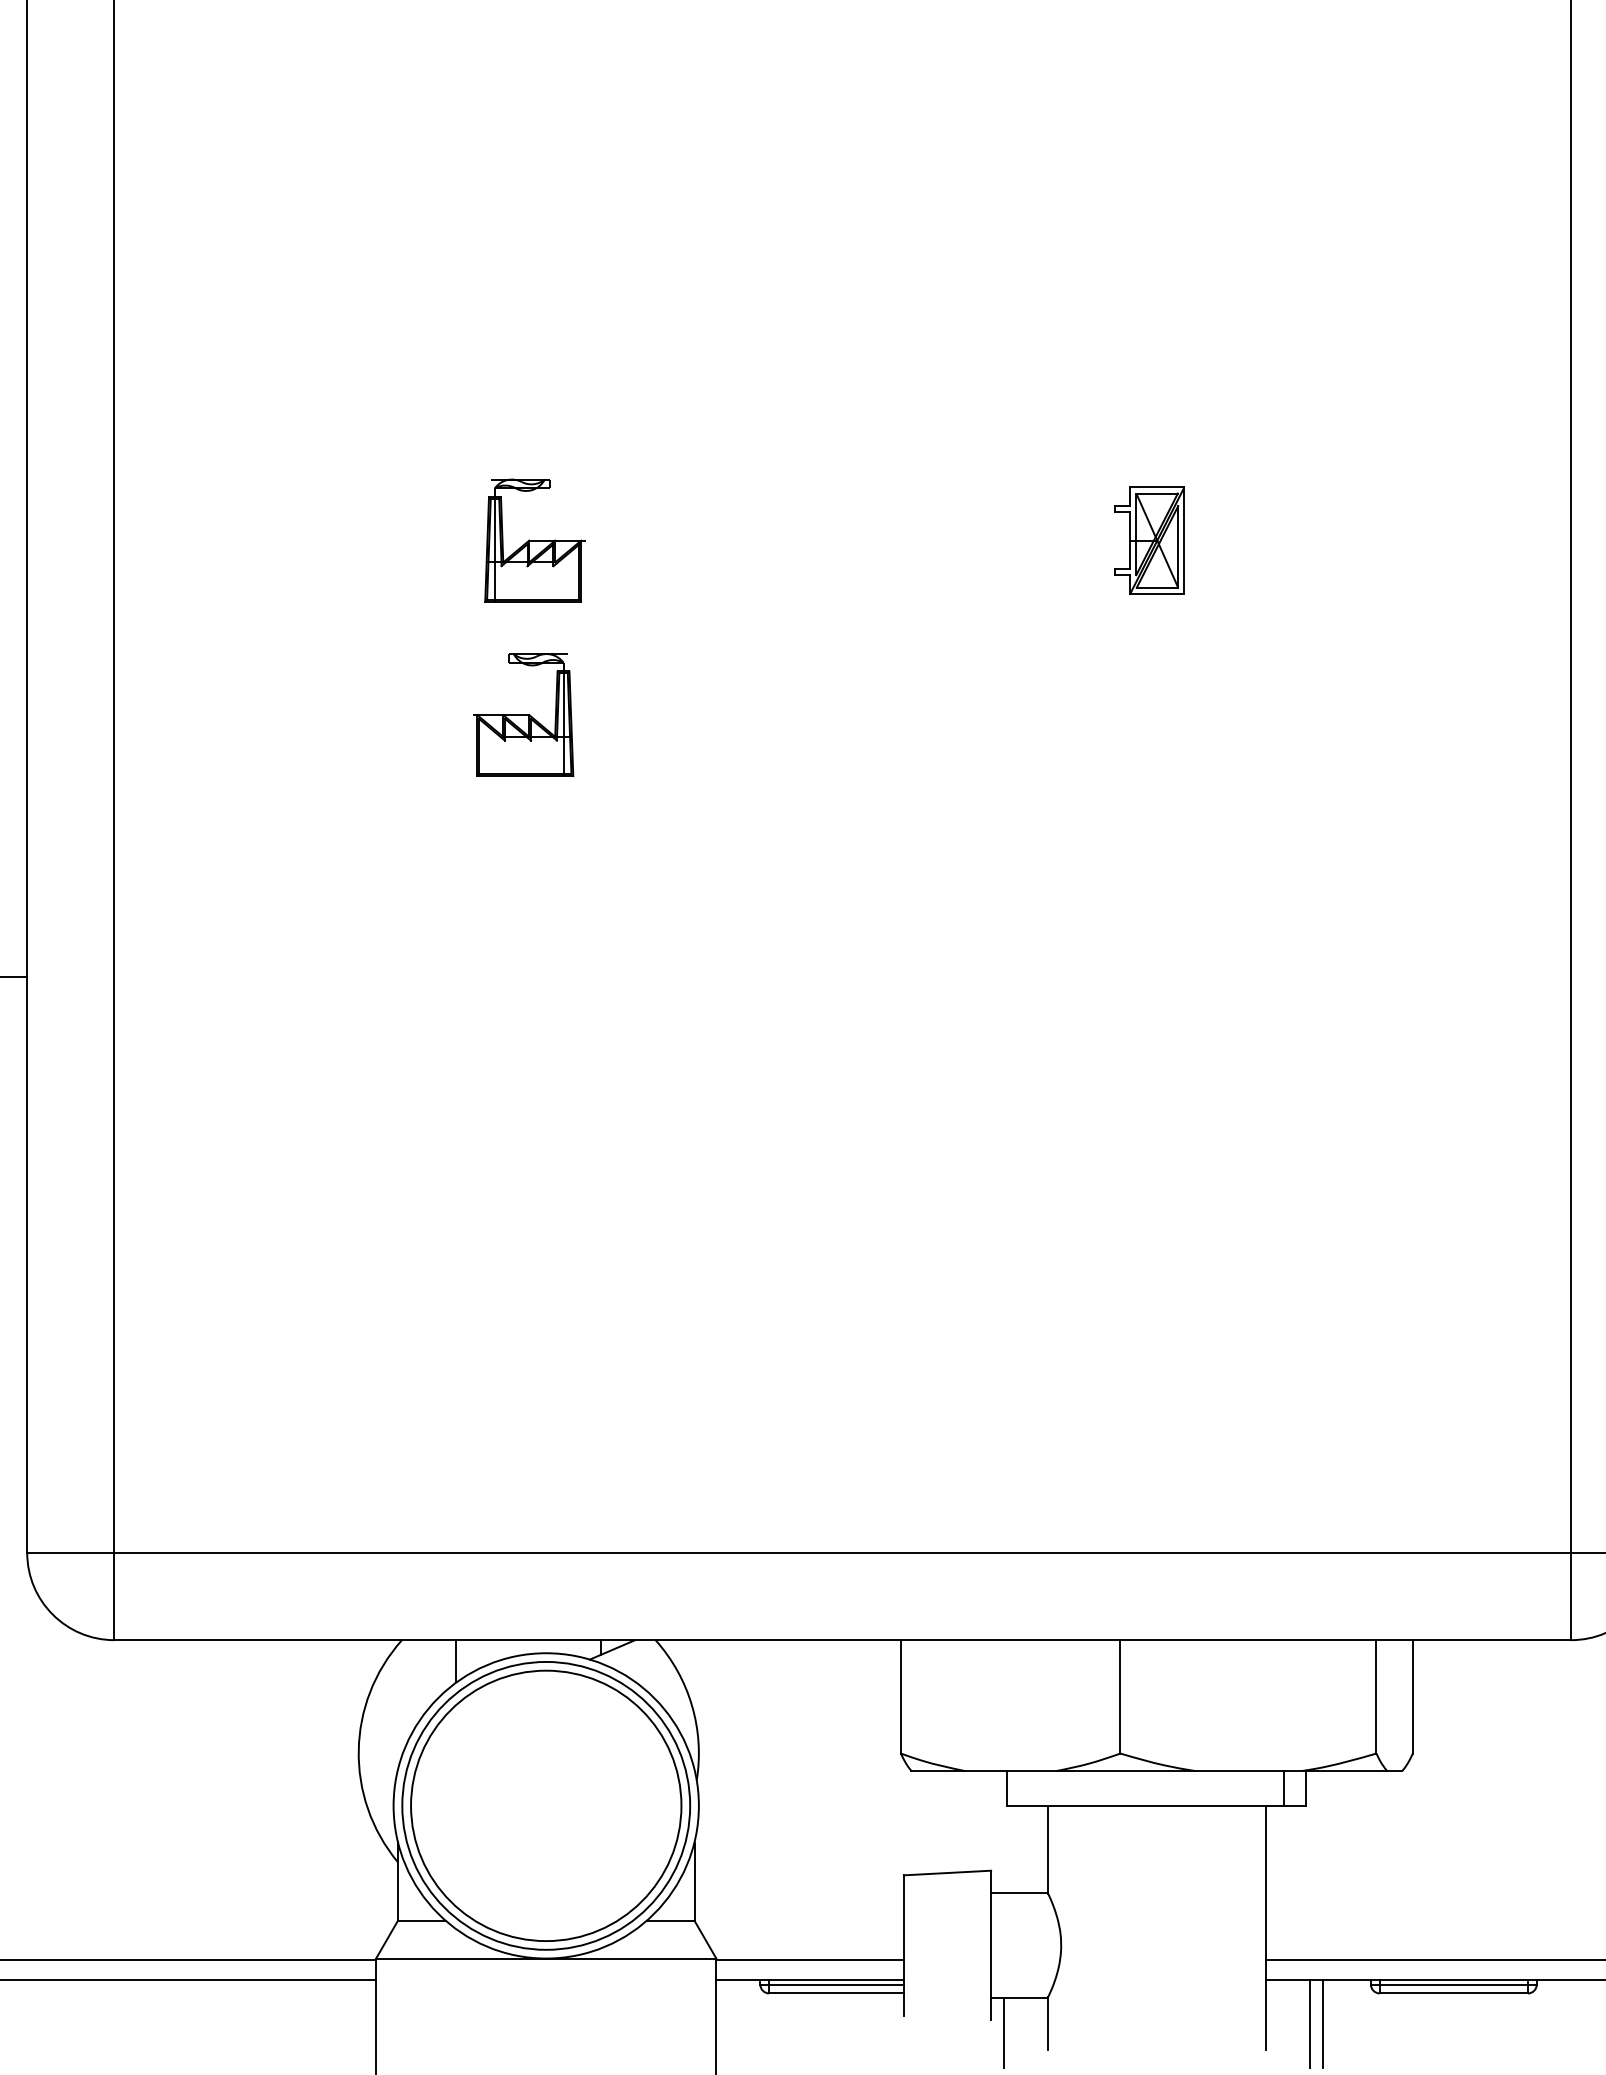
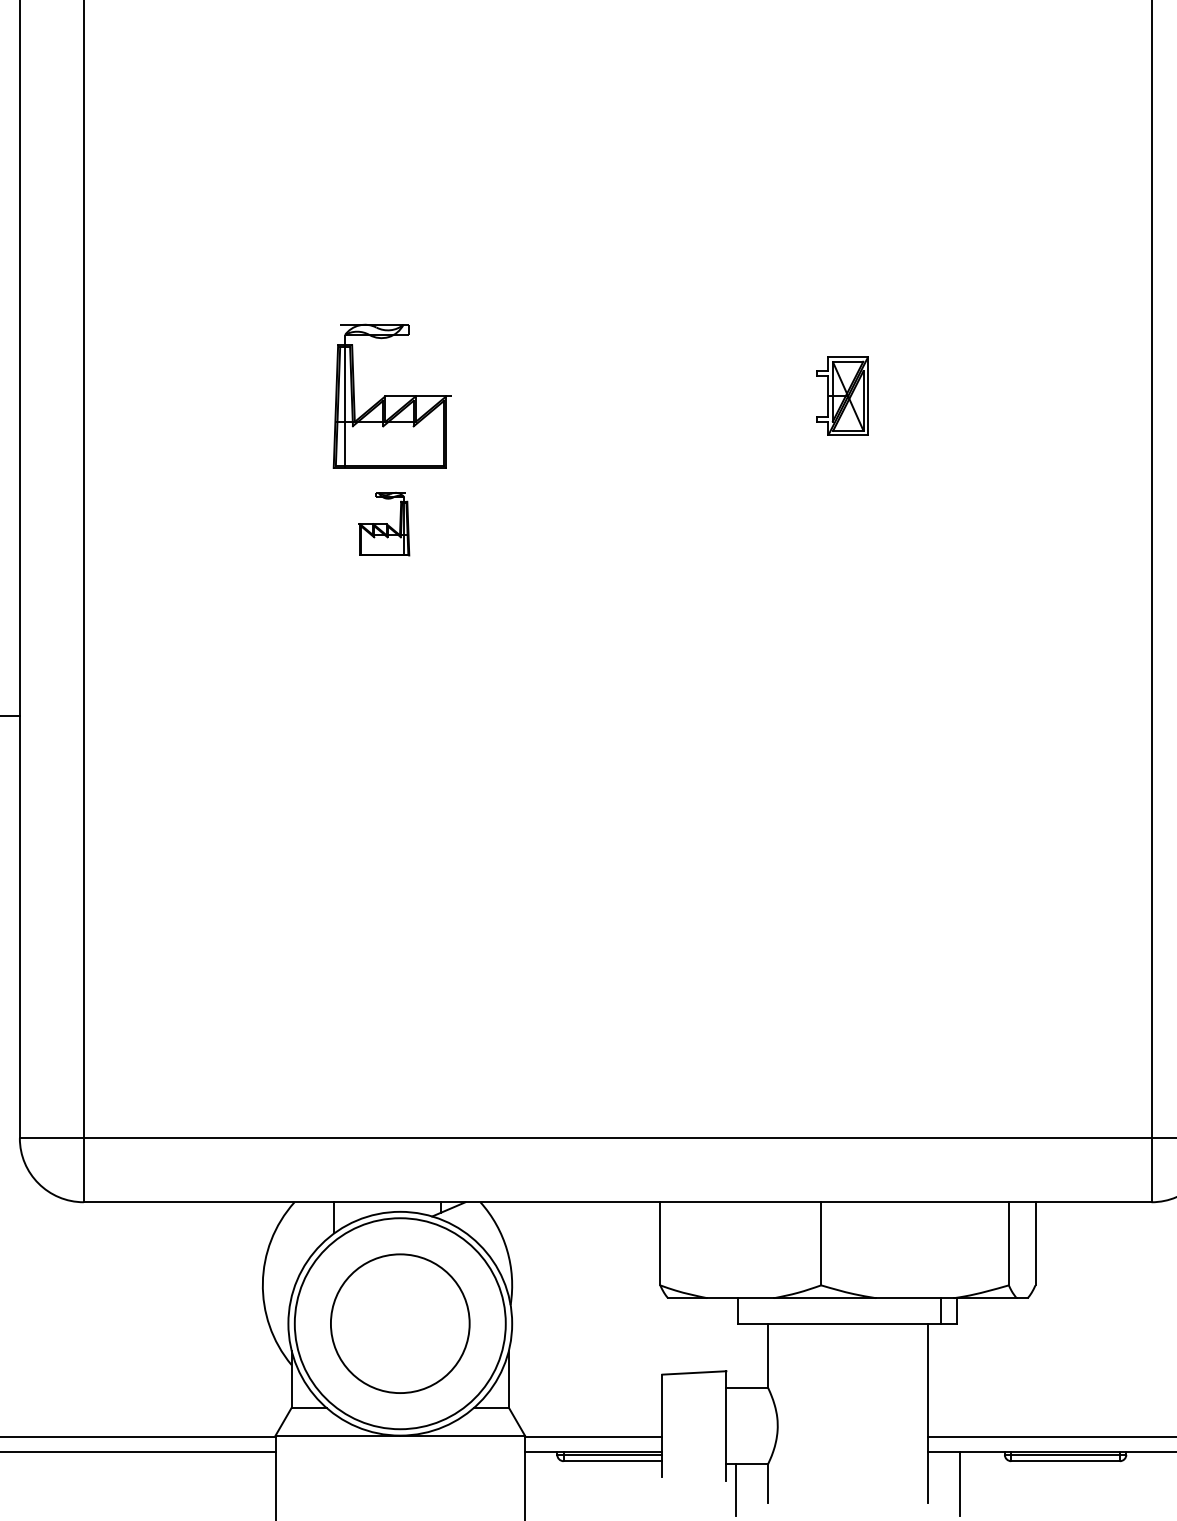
part: (534, 540) -> (391, 396), size x1.6
part: (523, 714) -> (383, 523), size x0.7
circle: (546, 1805) -> (400, 1323), size x0.7
line: (1322, 2023) -> (969, 1483), removed

